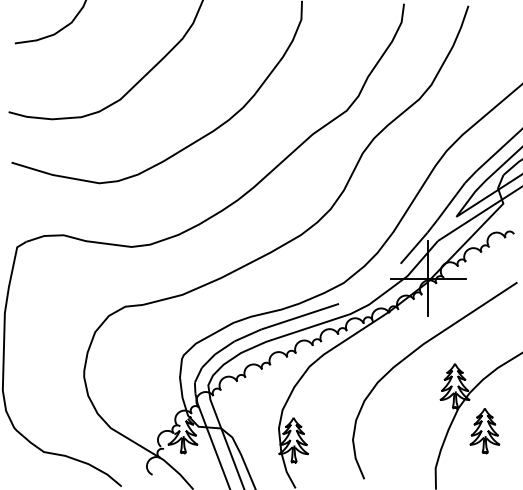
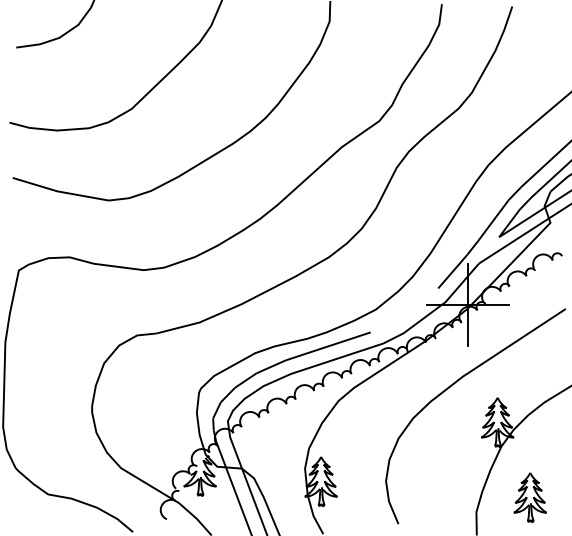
part: (484, 431) -> (529, 498), moved

